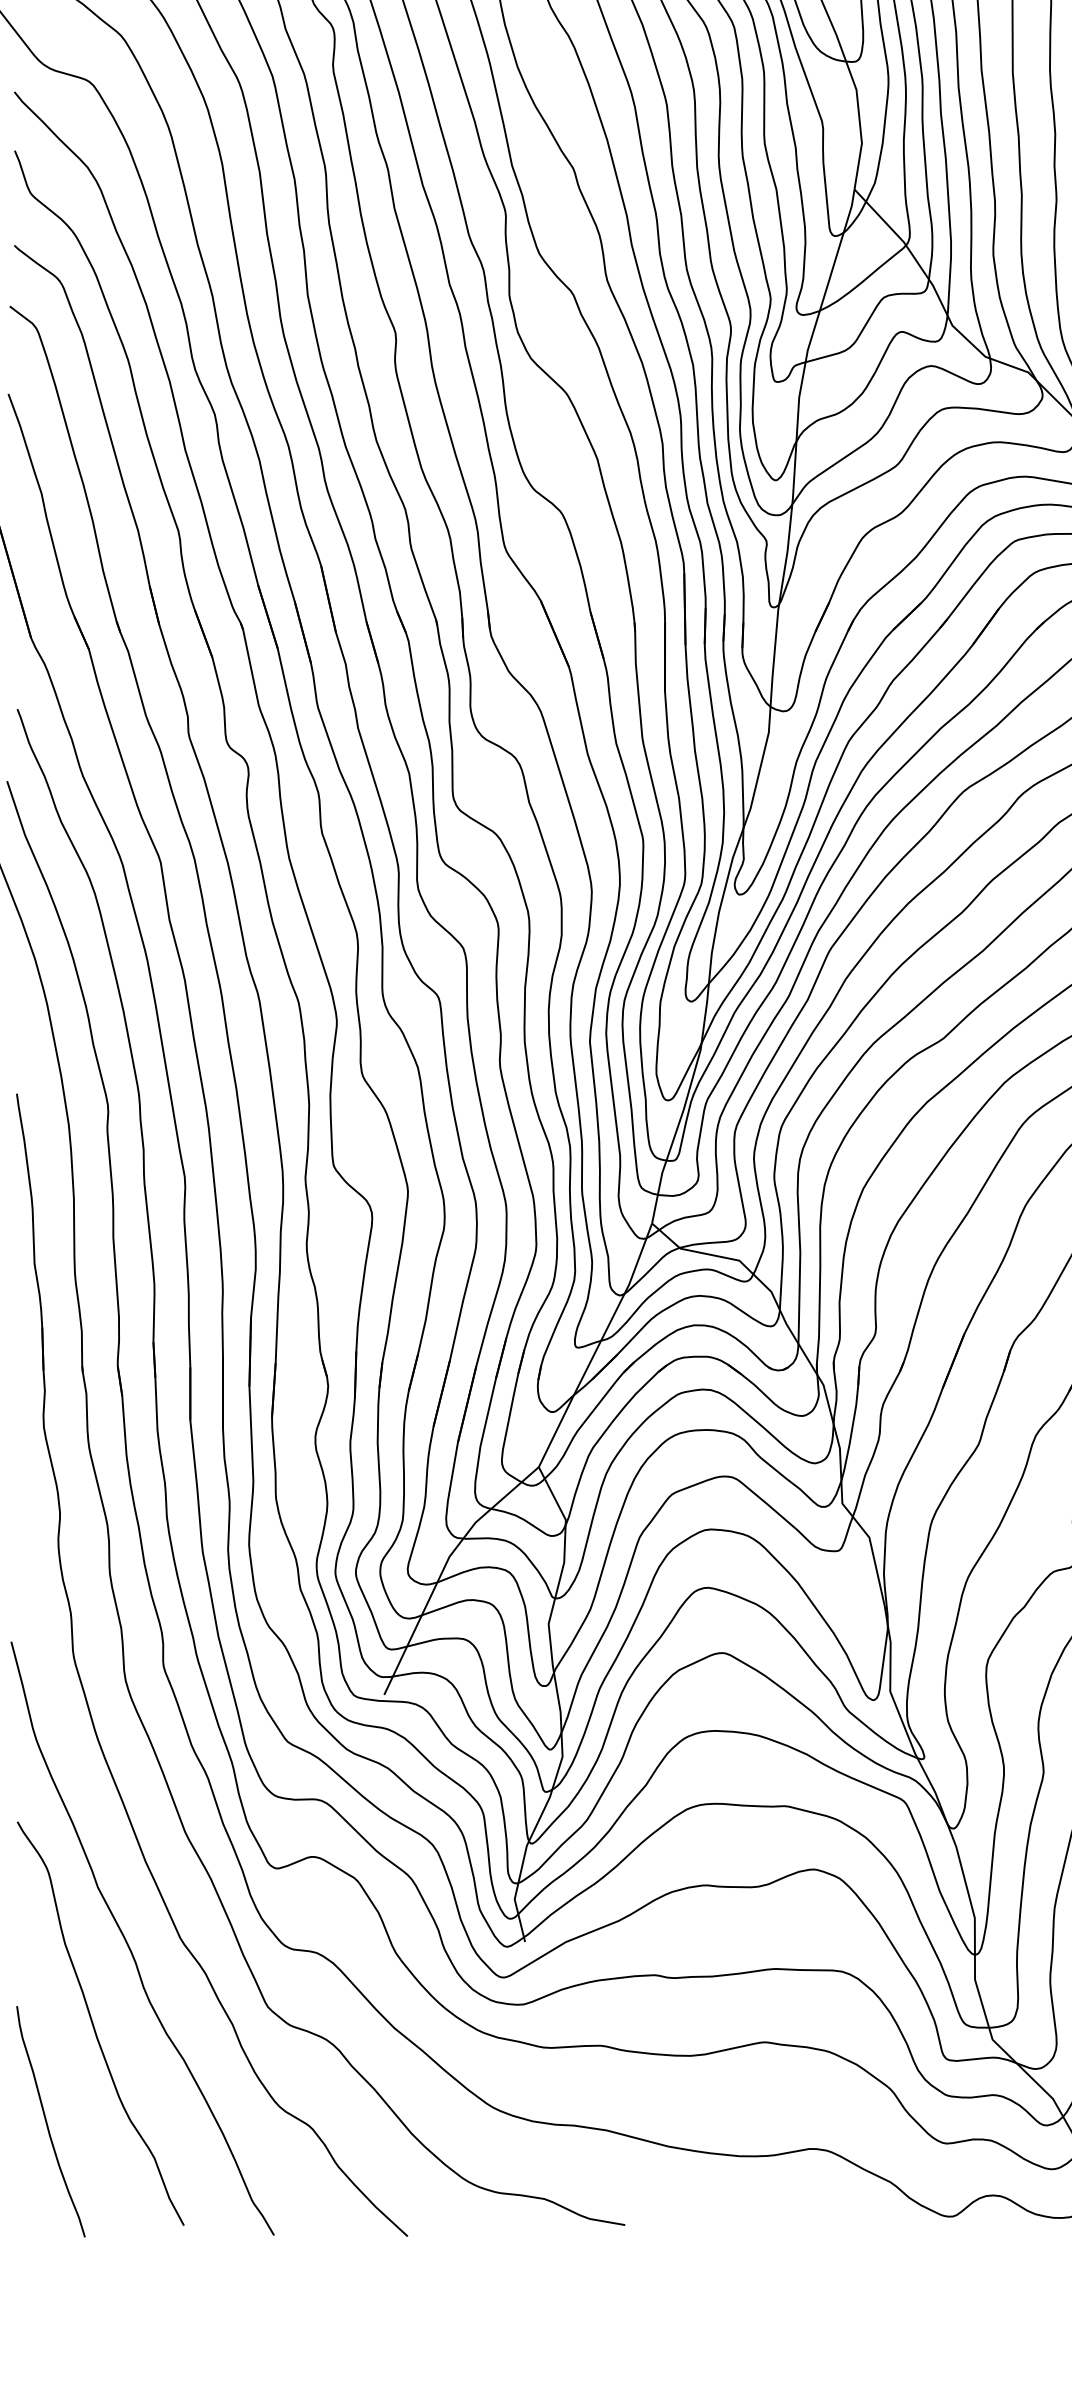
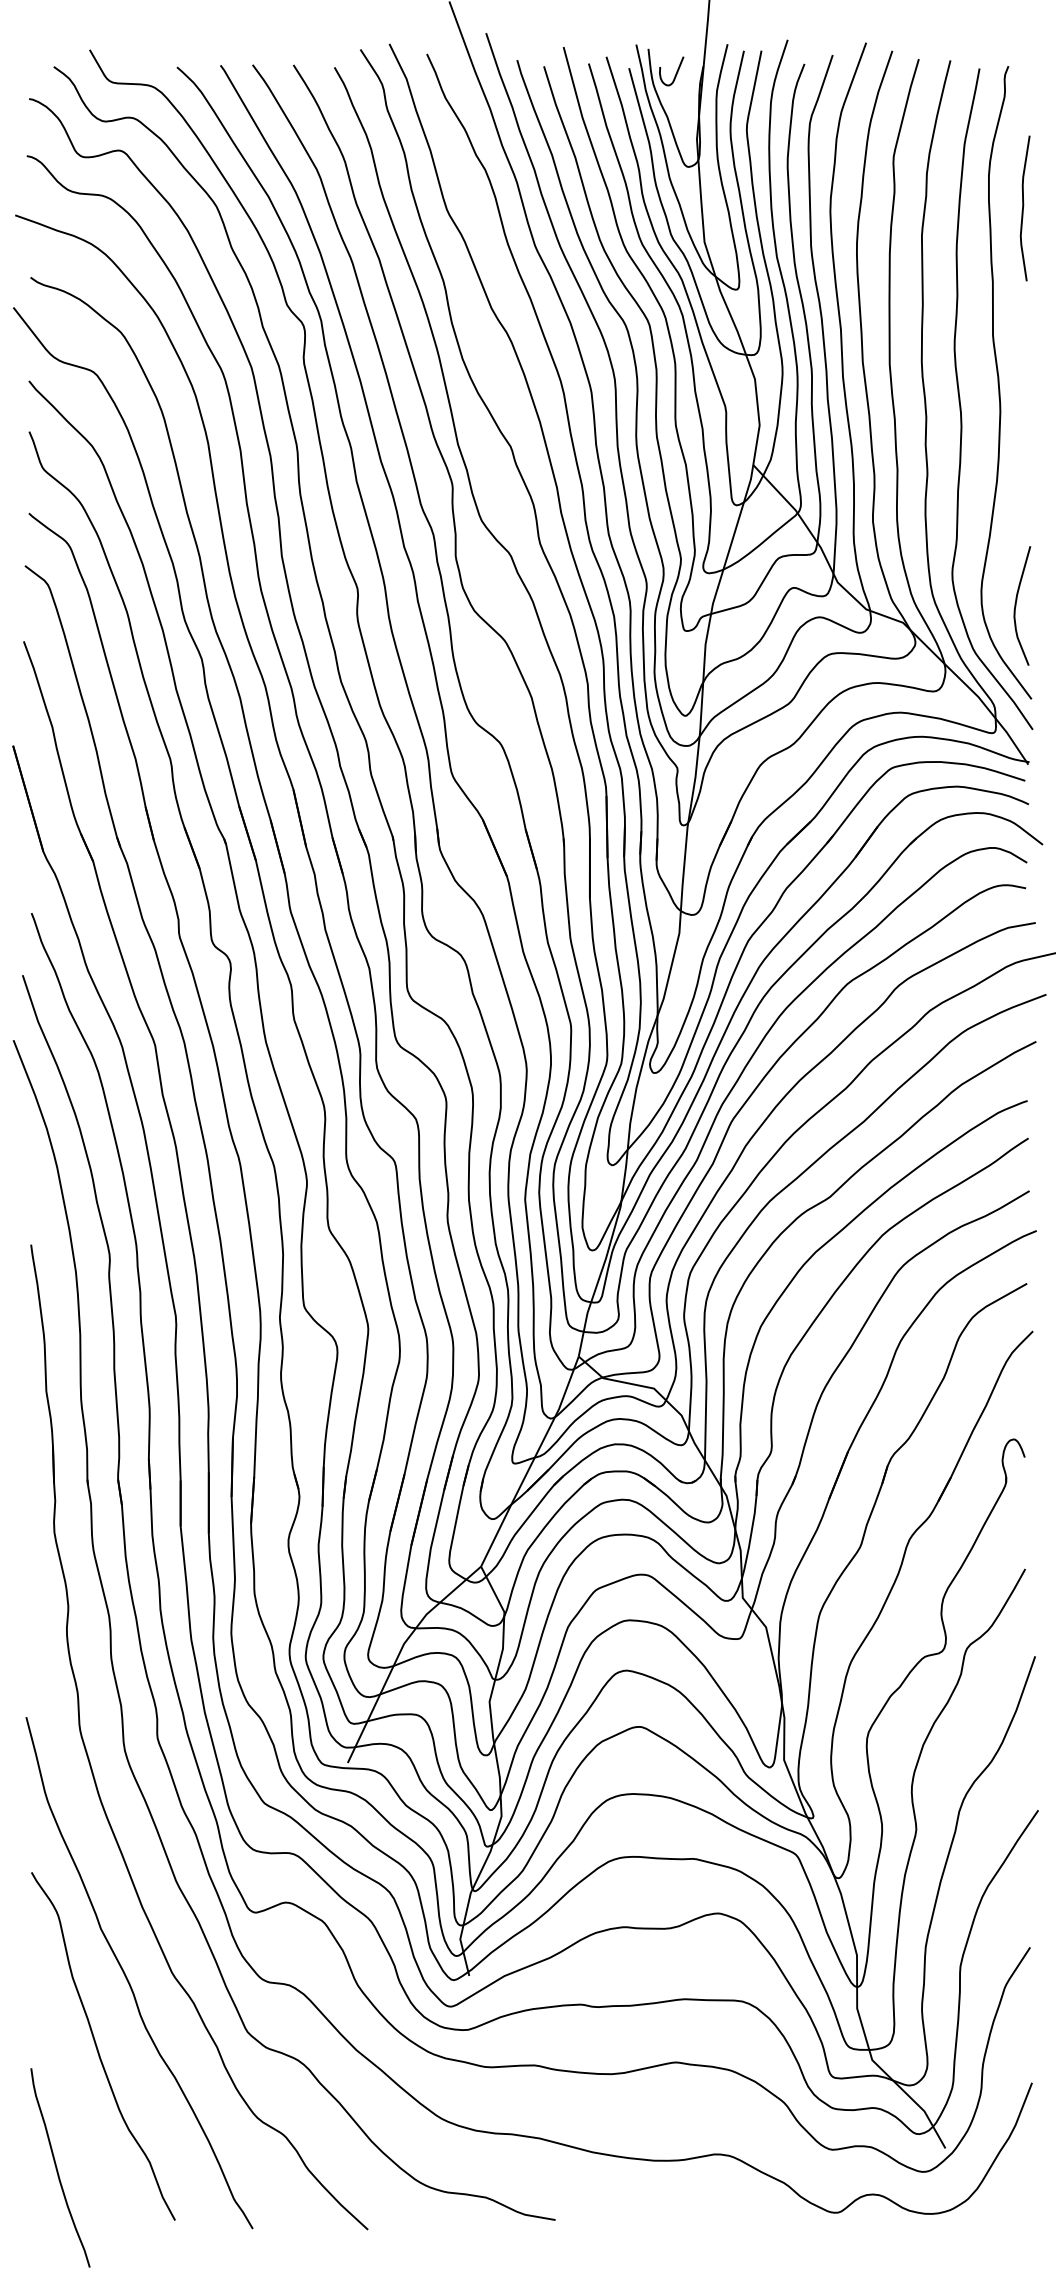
curve: (47, 2121) -> (57, 2167), moved

